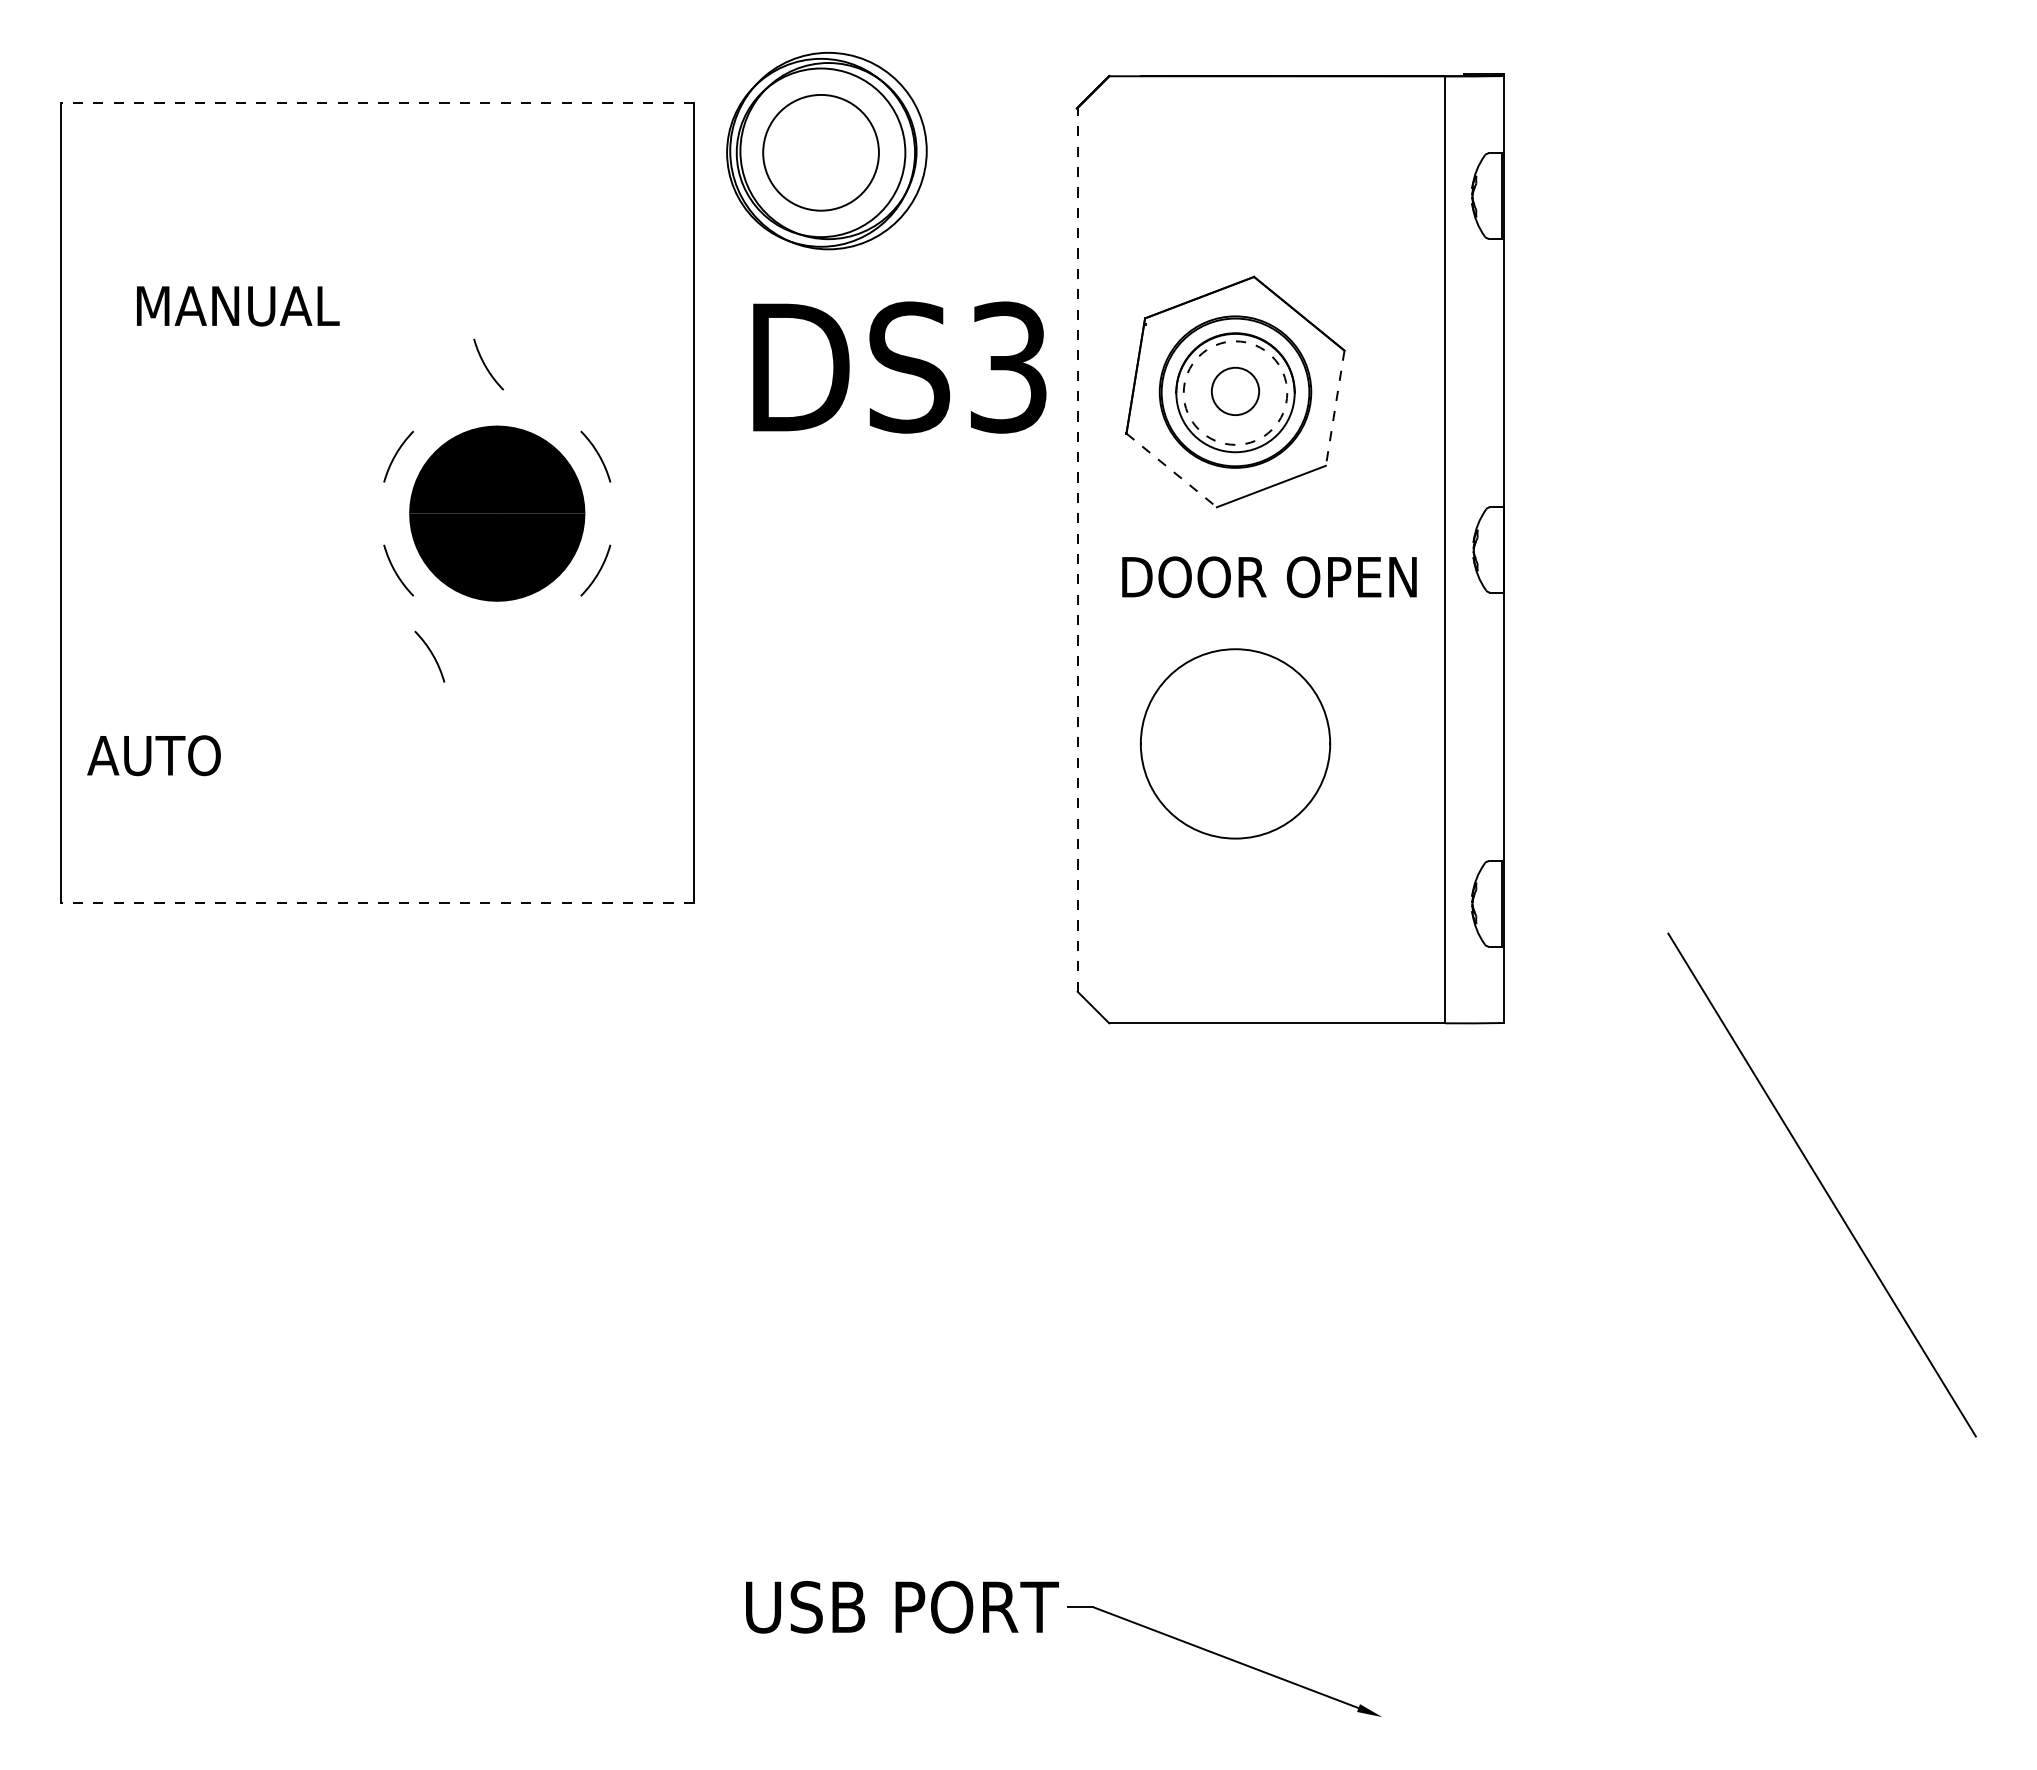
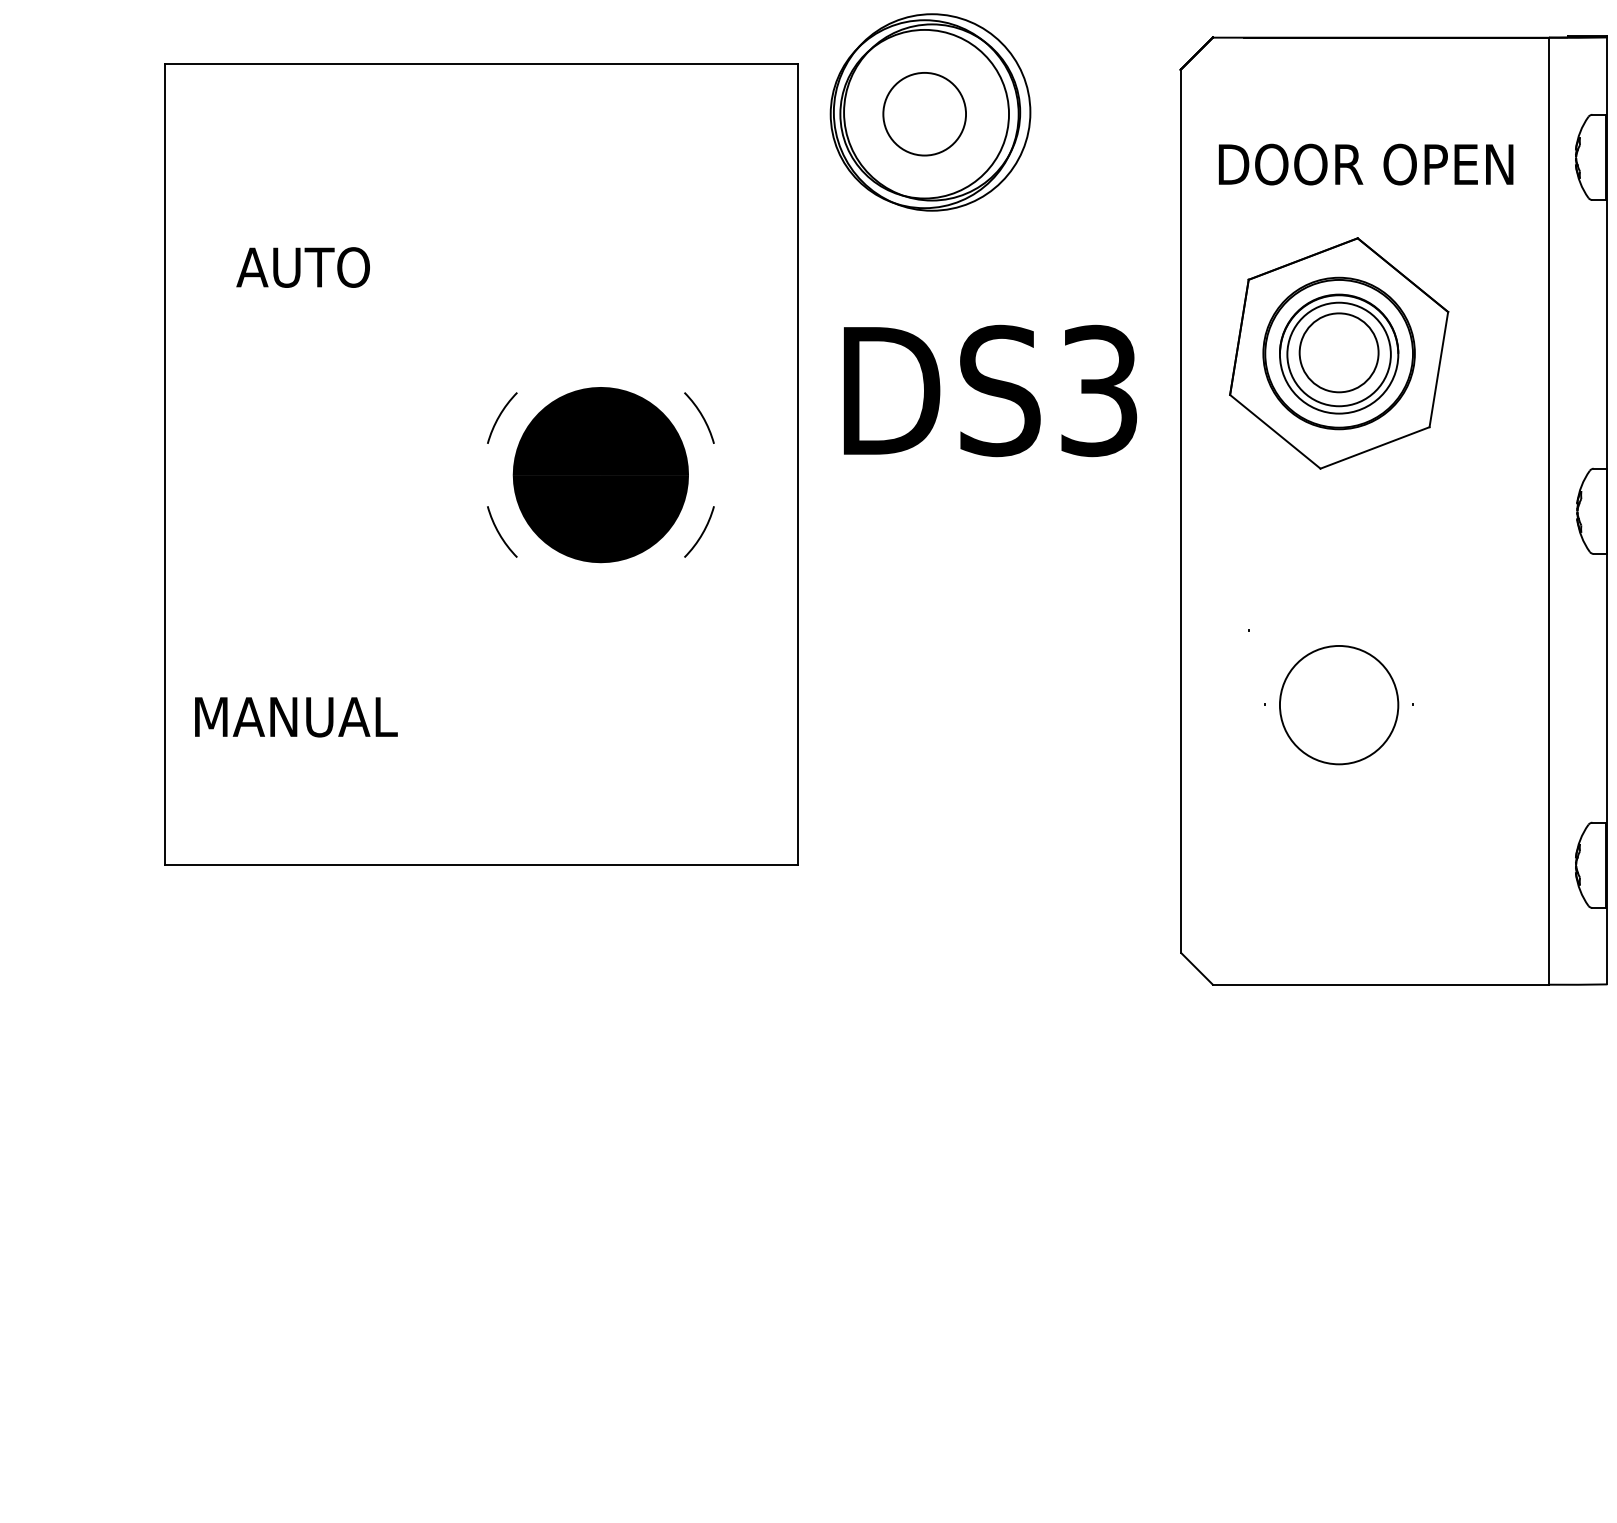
line: (377, 103) -> (481, 64), dashed -> solid
circle: (820, 152) -> (924, 113), size x0.71
text: (235, 305) -> (339, 266), MANUAL -> AUTO
arc: (486, 365) -> (590, 326), removed
text: (899, 367) -> (990, 390), moved
circle: (1235, 391) -> (1339, 352), size x1.67
circle: (1235, 392) -> (1339, 353), dashed -> solid
line: (1335, 408) -> (1439, 369), dashed -> solid
line: (1172, 470) -> (1276, 431), dashed -> solid
line: (1077, 549) -> (1181, 510), dashed -> solid
text: (1269, 576) -> (1366, 163), moved
arc: (431, 654) -> (535, 615), removed
circle: (1235, 743) -> (1339, 704), size x0.62
text: (190, 755) -> (294, 716), AUTO -> MANUAL
line: (377, 903) -> (481, 864), dashed -> solid

